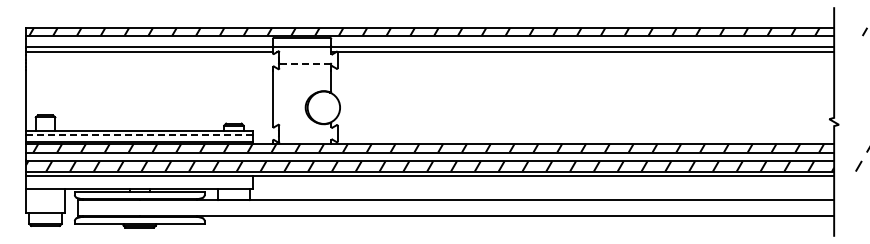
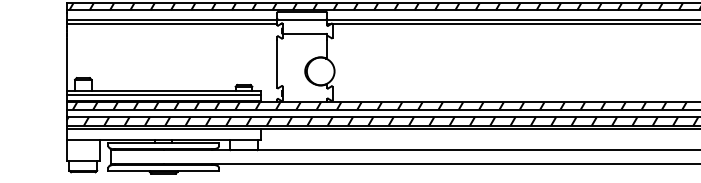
line: (304, 63) -> (304, 33), dashed -> solid
line: (139, 135) -> (163, 95), dashed -> solid

